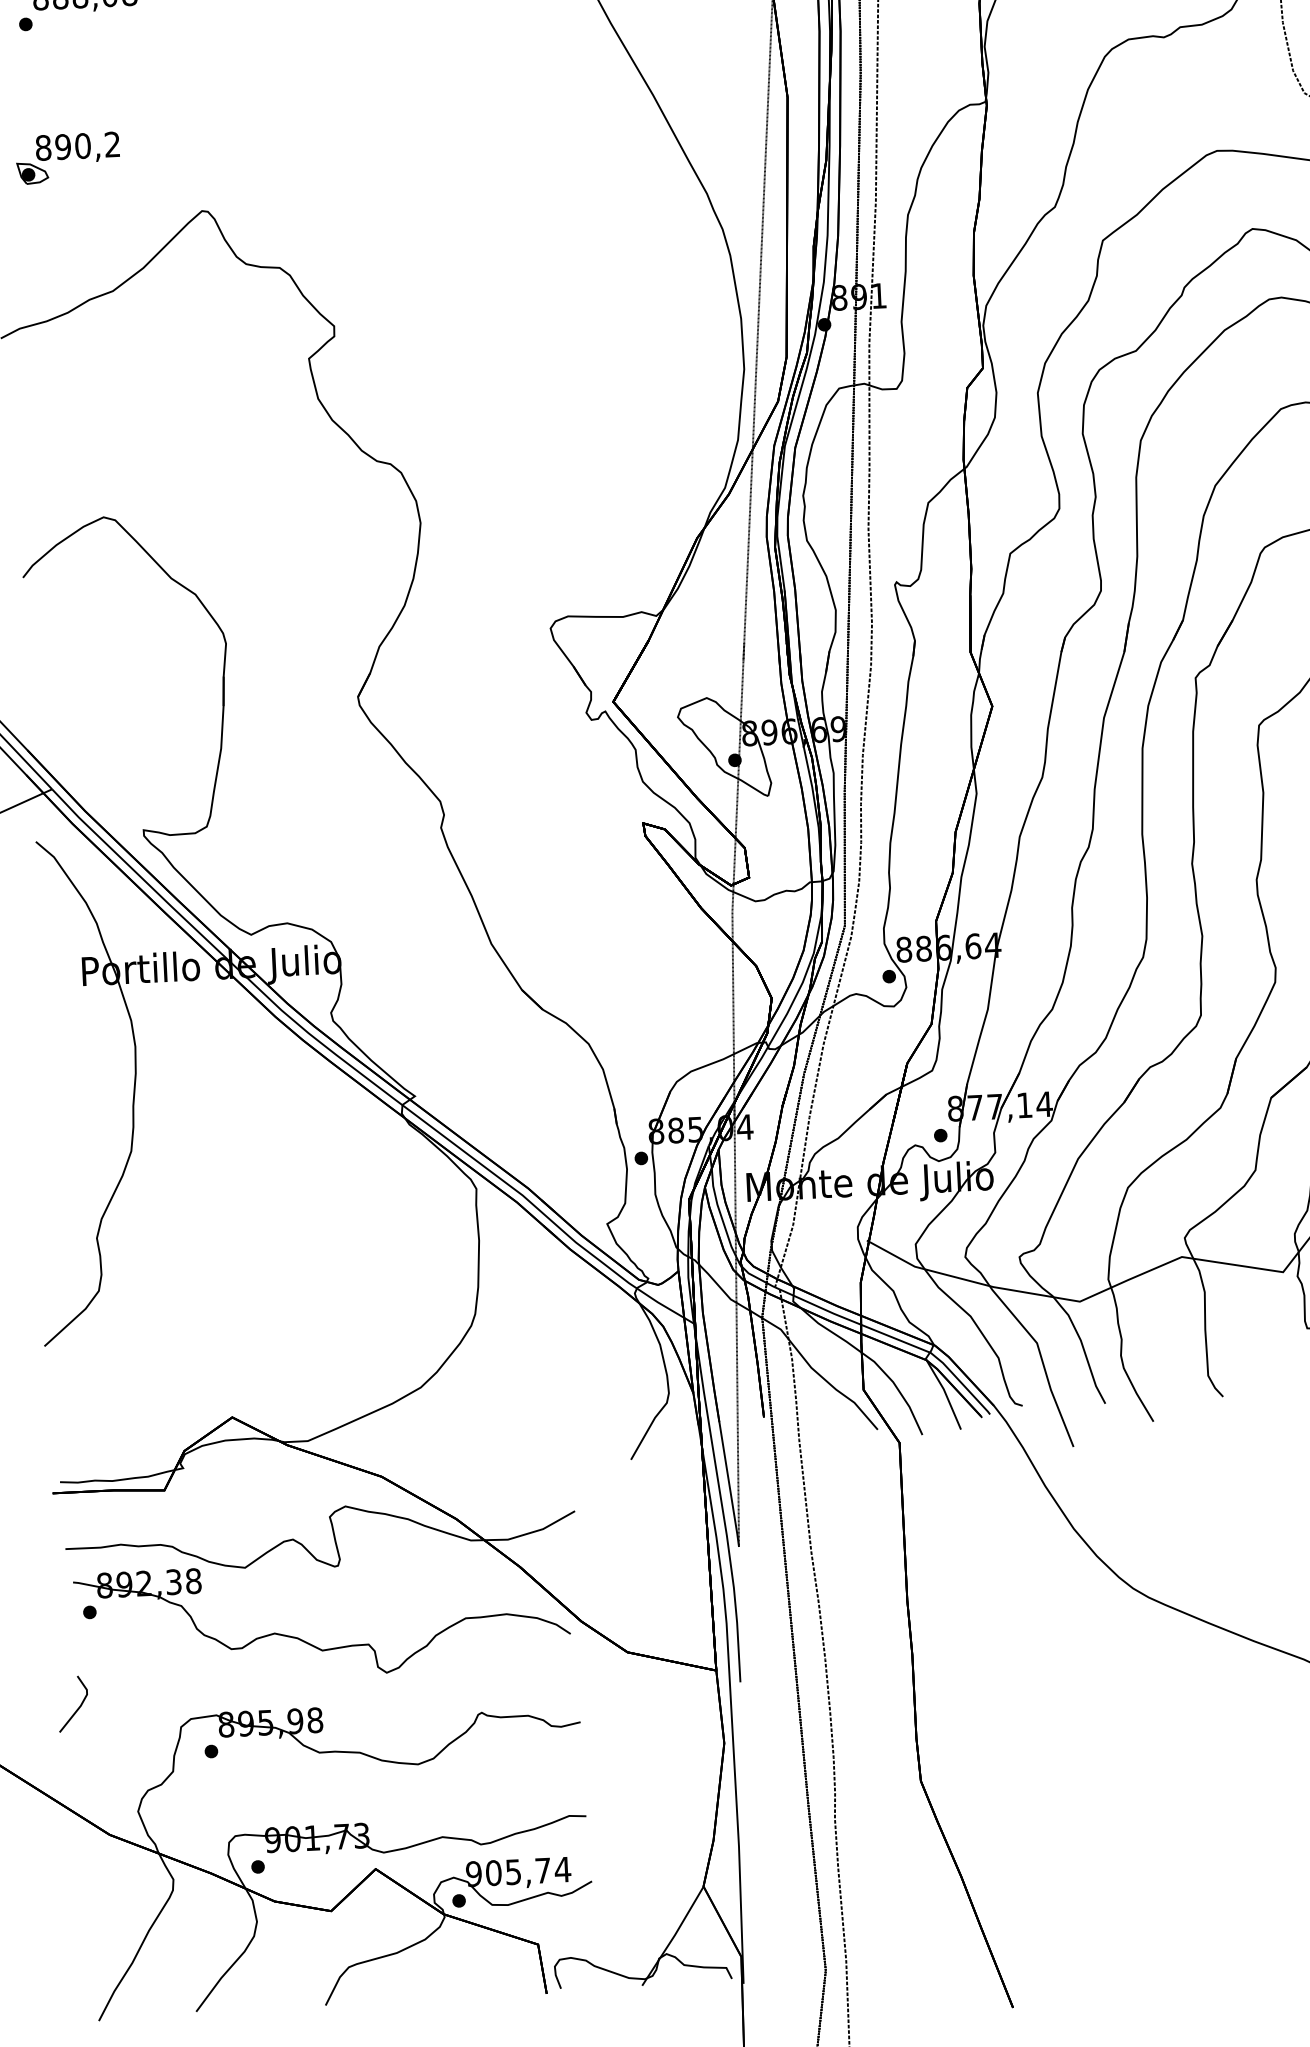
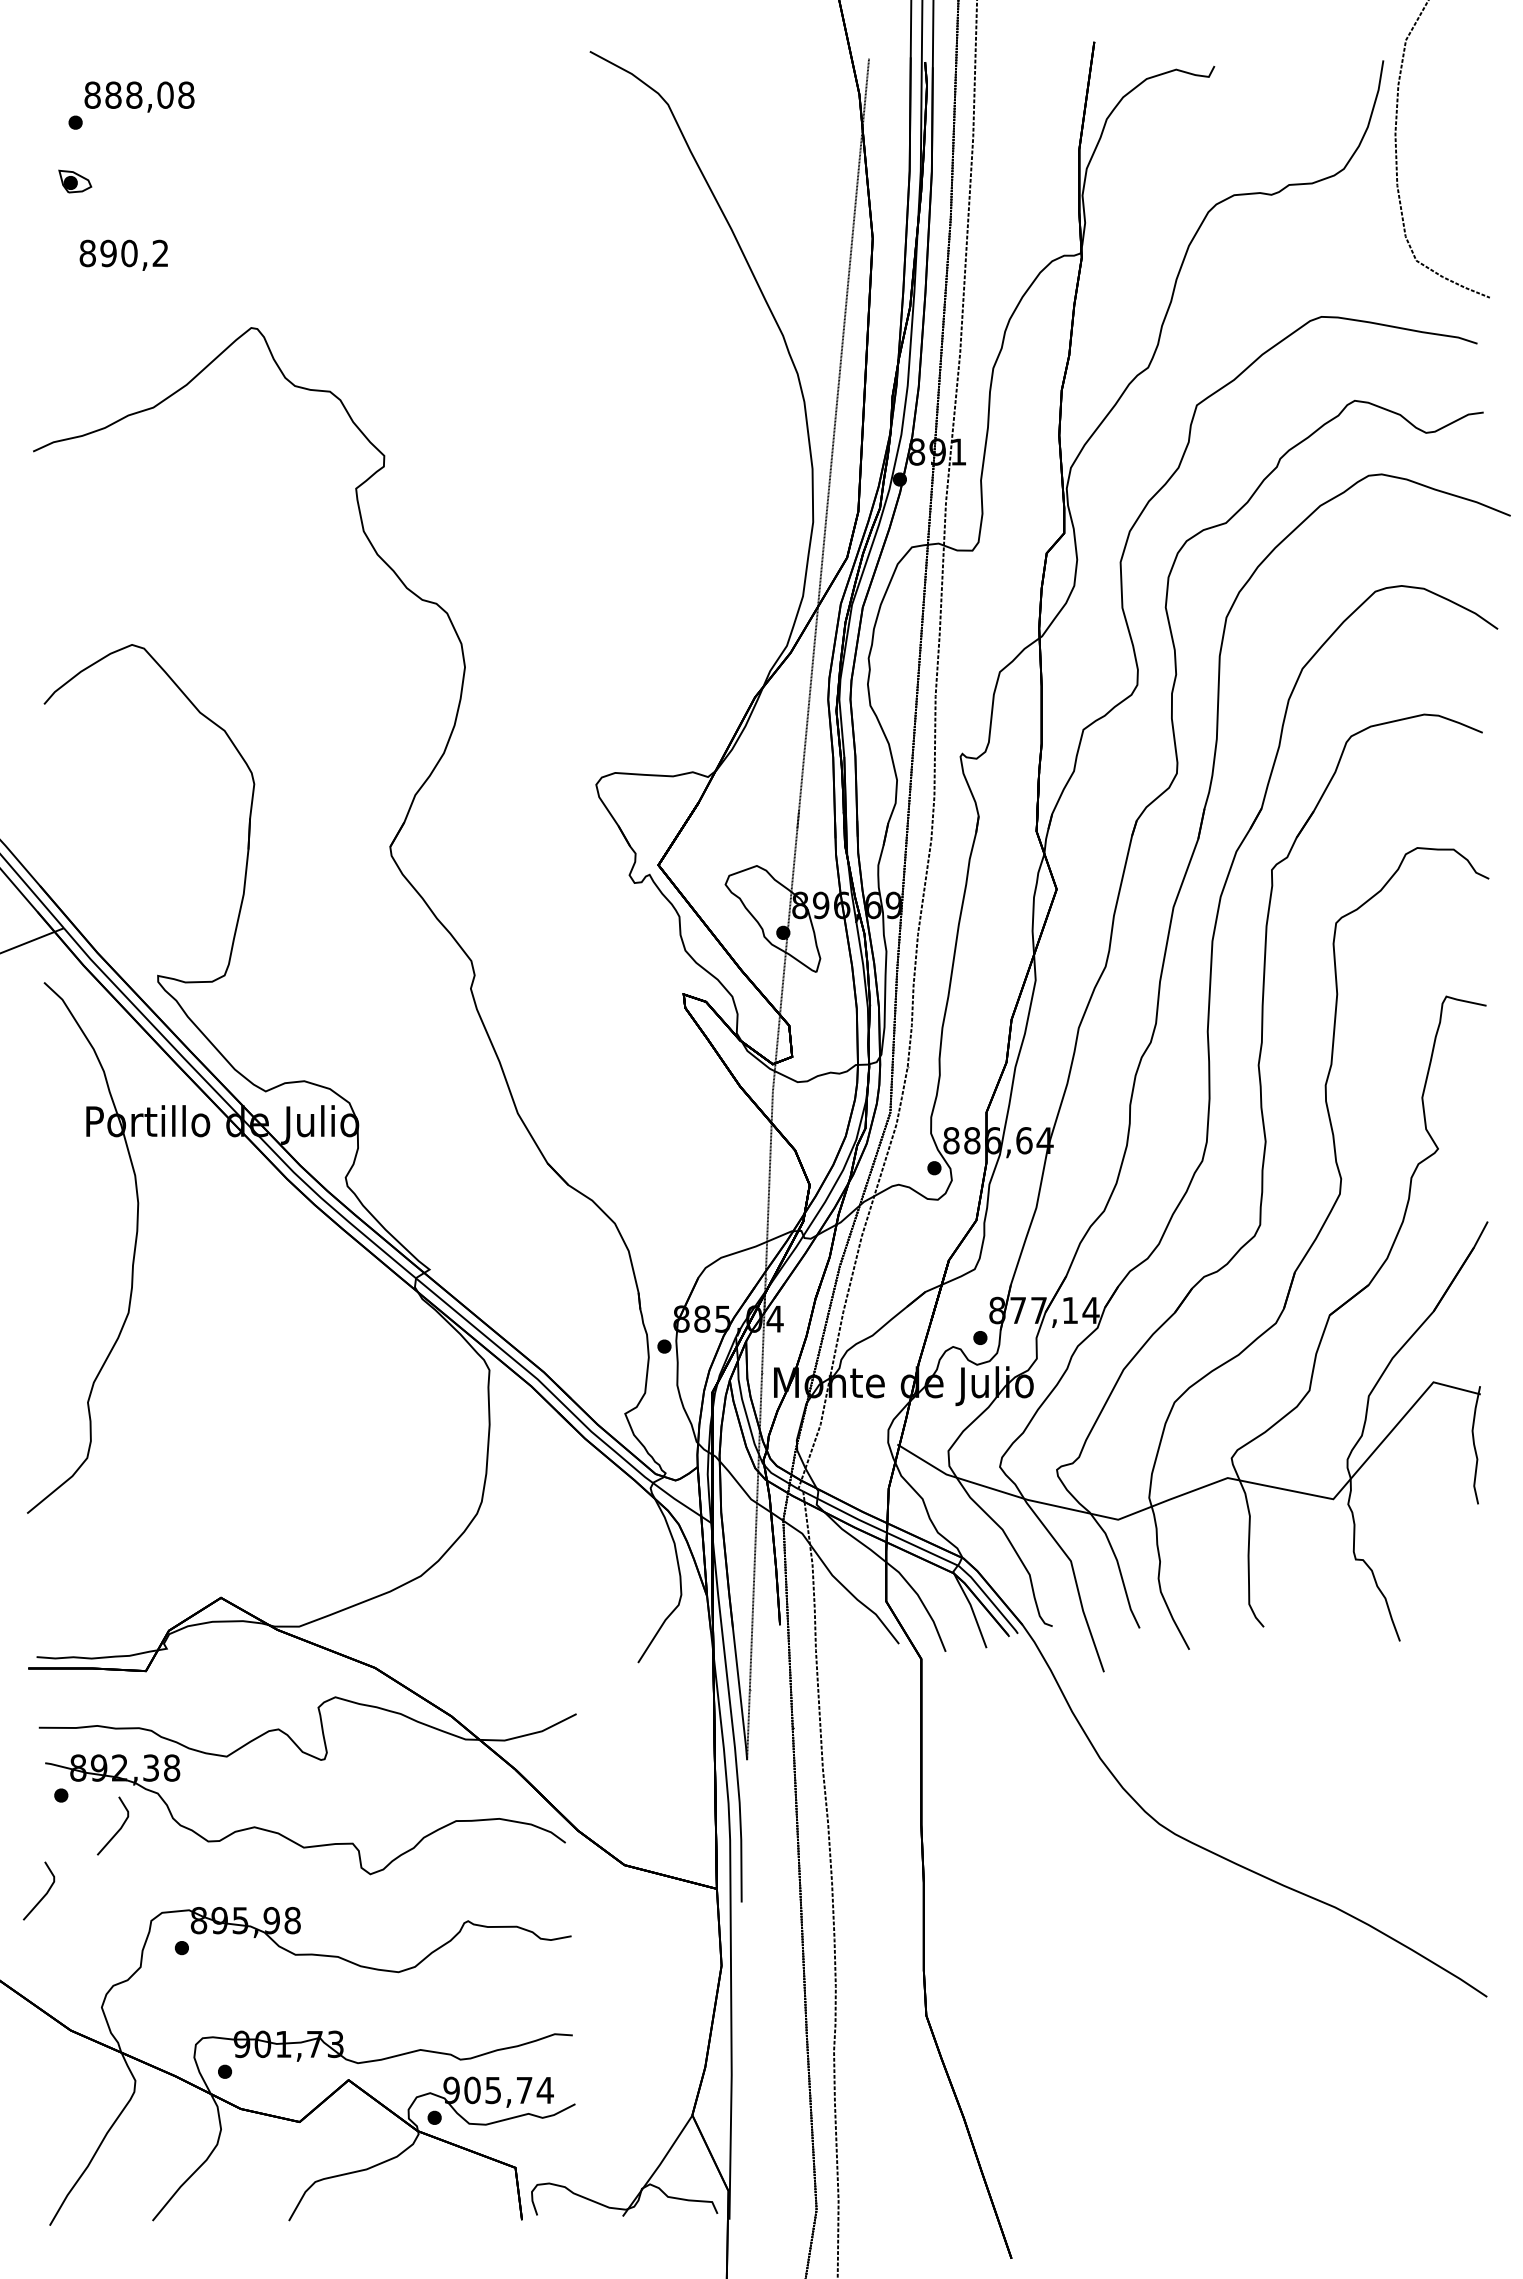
part: (33, 173) -> (75, 181), moved
line: (144, 1642) -> (117, 1830), added

